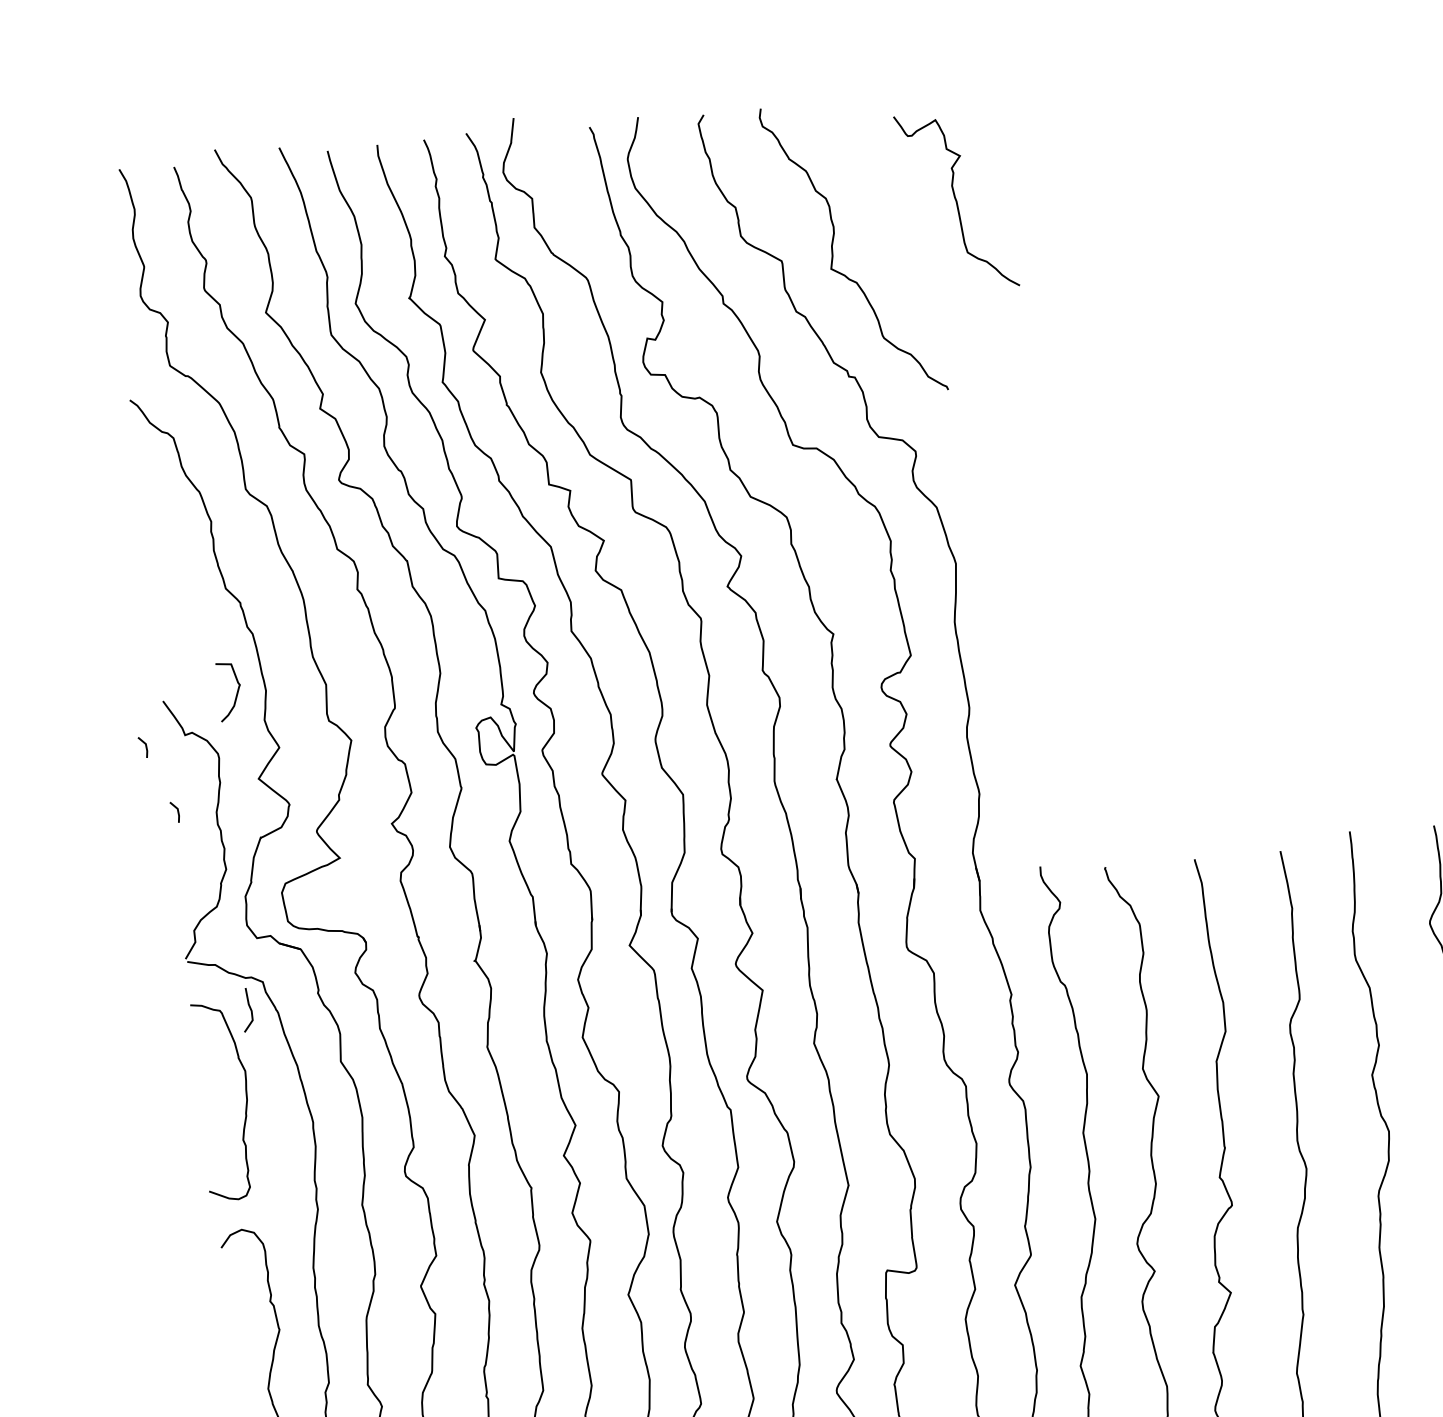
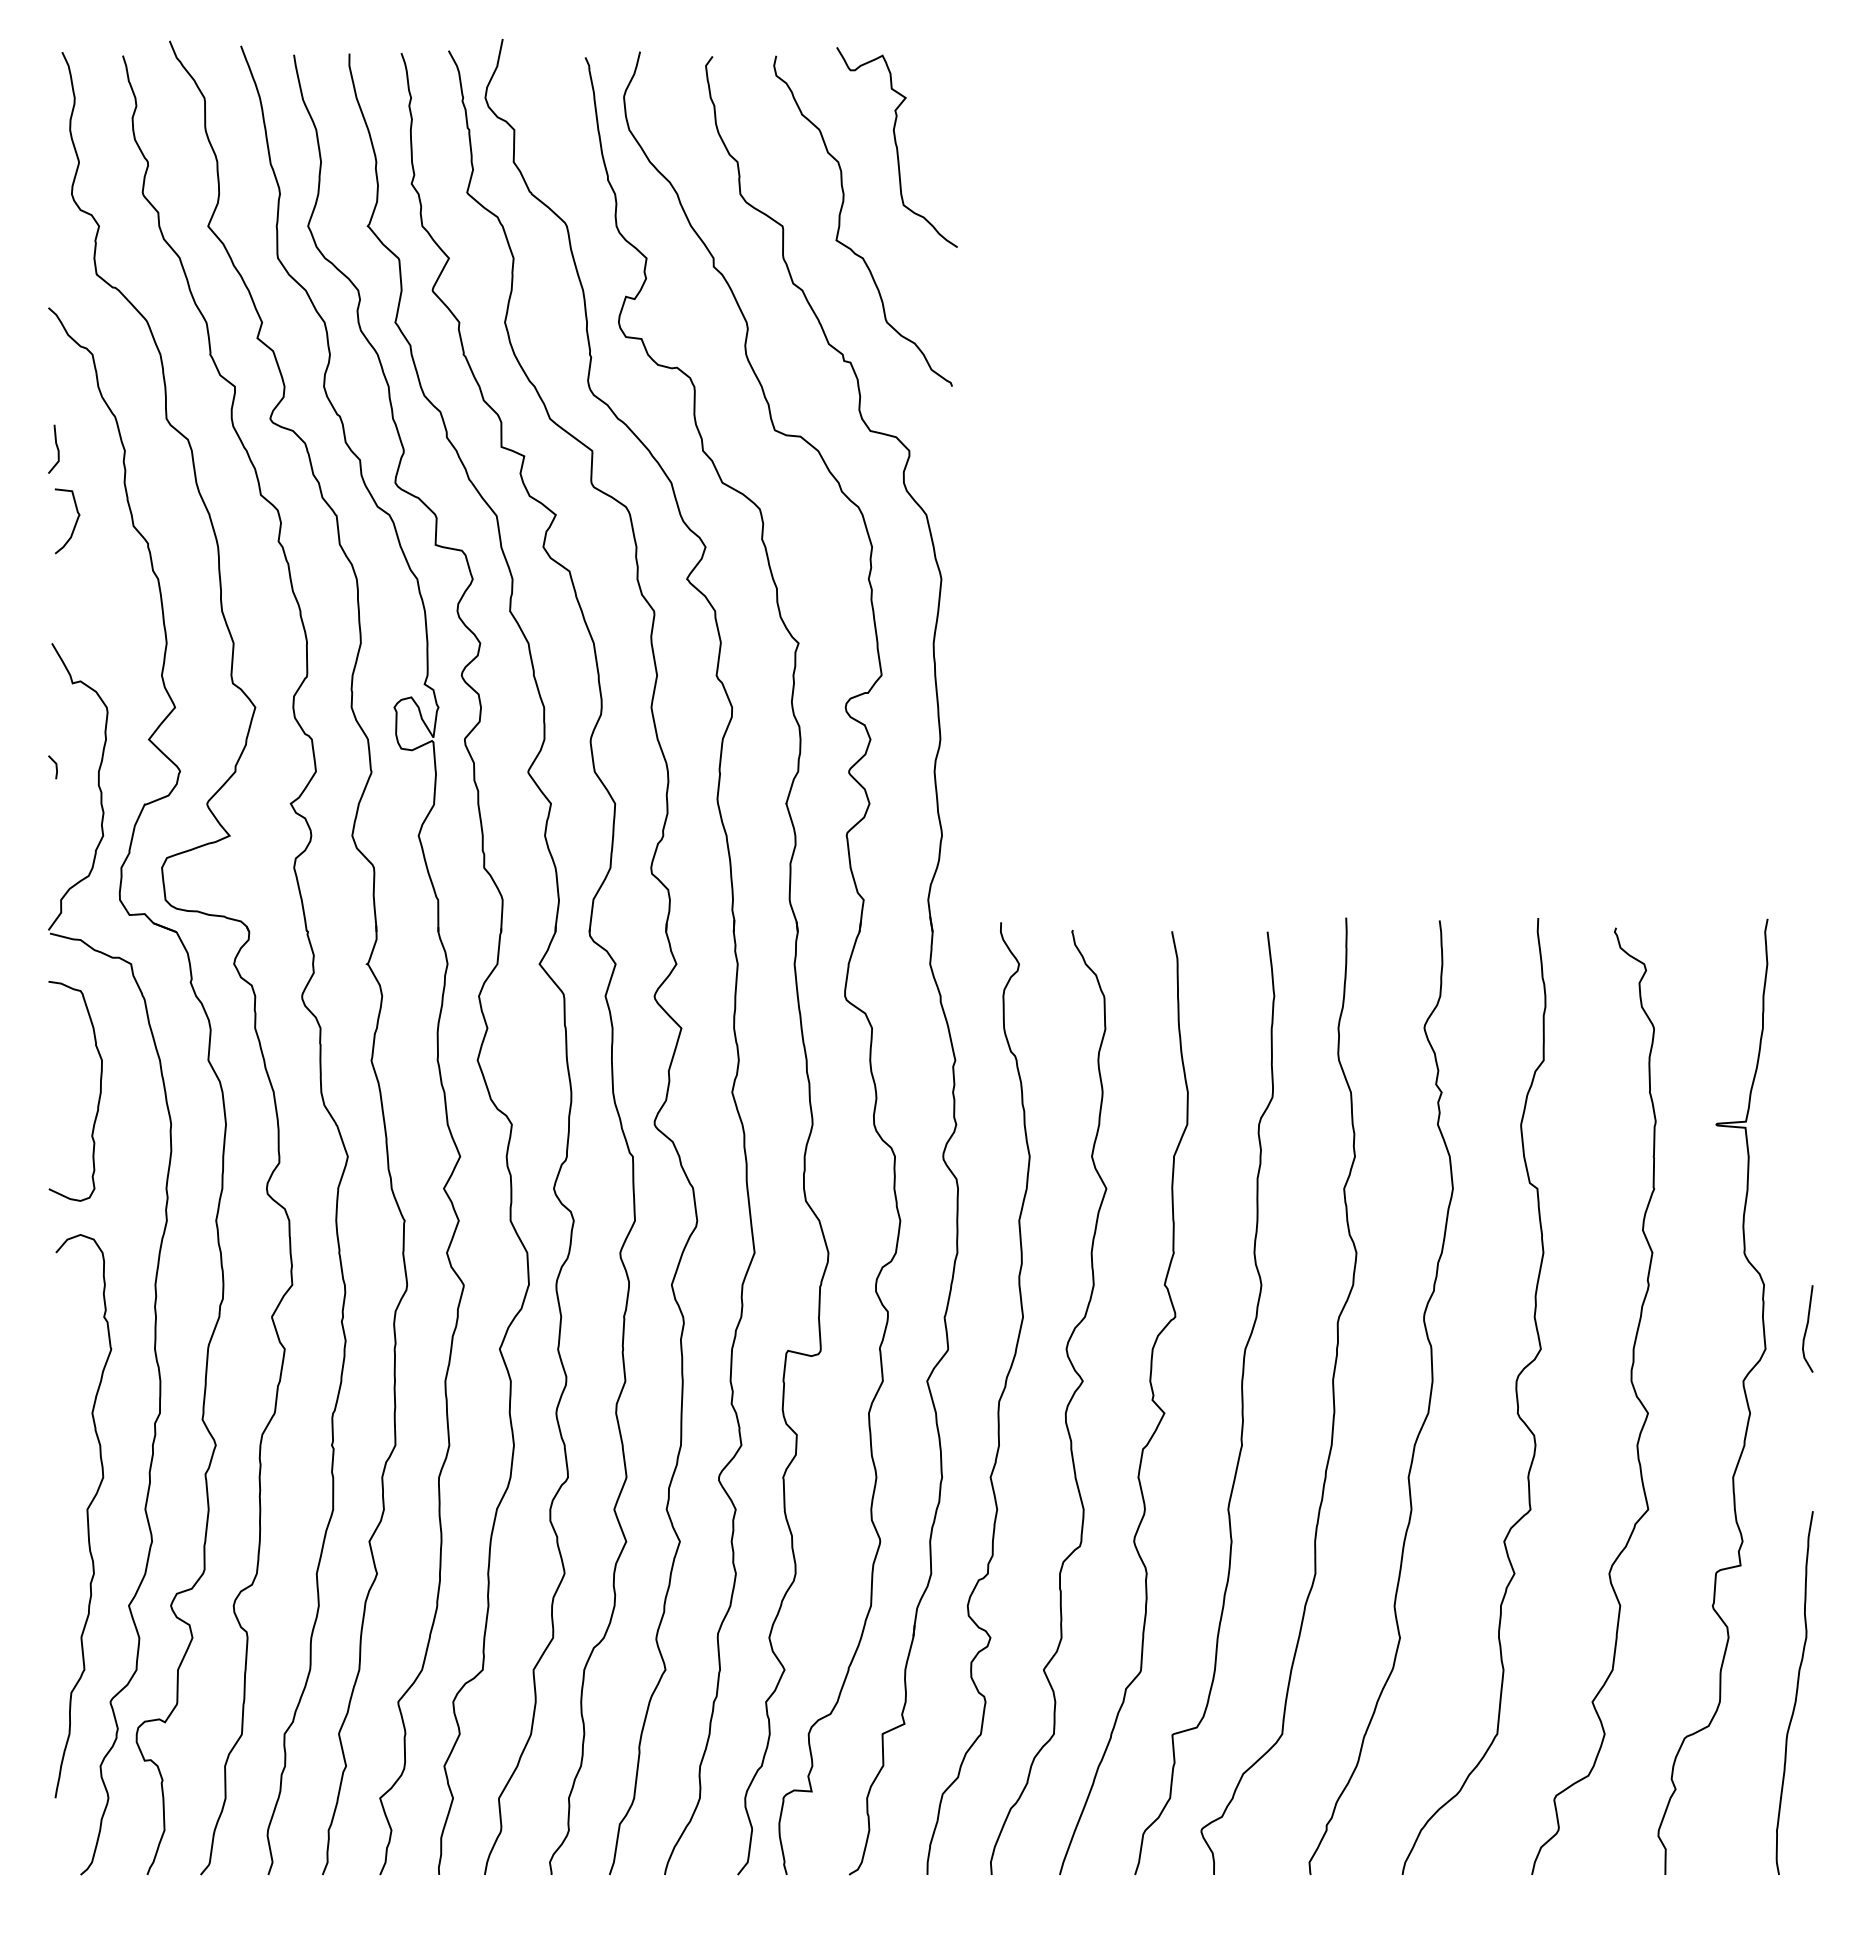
curve: (956, 201) -> (896, 147), moved
curve: (236, 693) -> (74, 524), moved
line: (145, 747) -> (27, 692), removed
line: (249, 1008) -> (56, 447), moved

